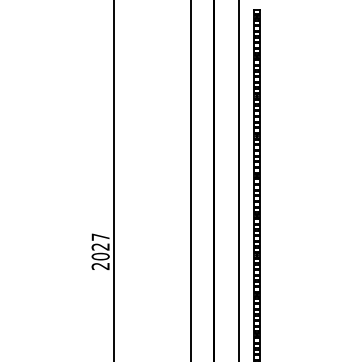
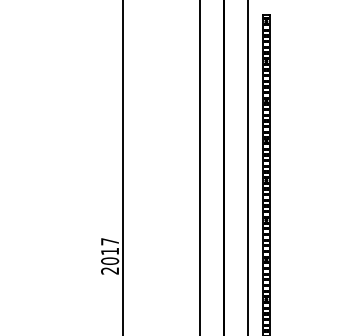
text: (100, 246) -> (109, 251), 2027 -> 2017

